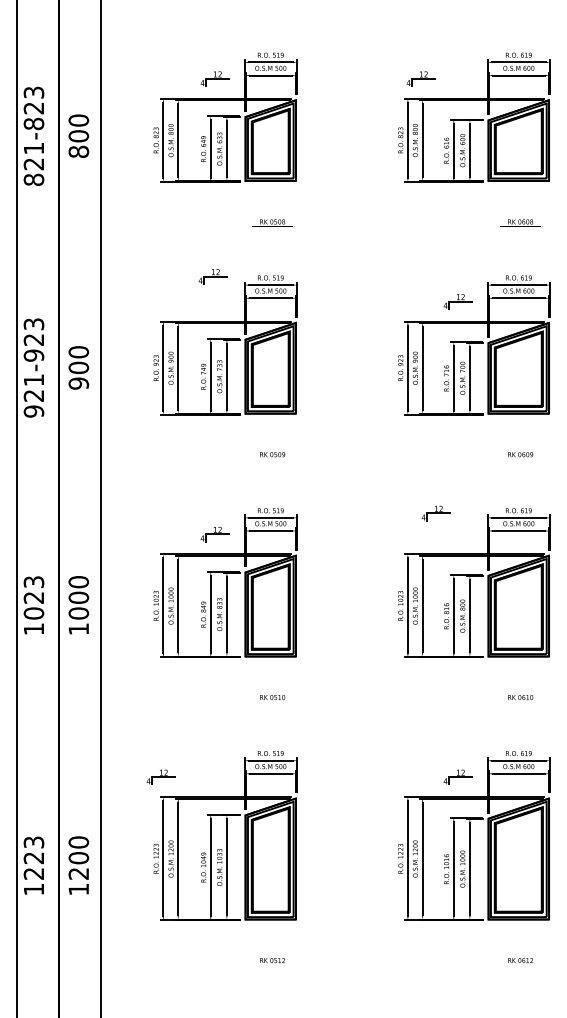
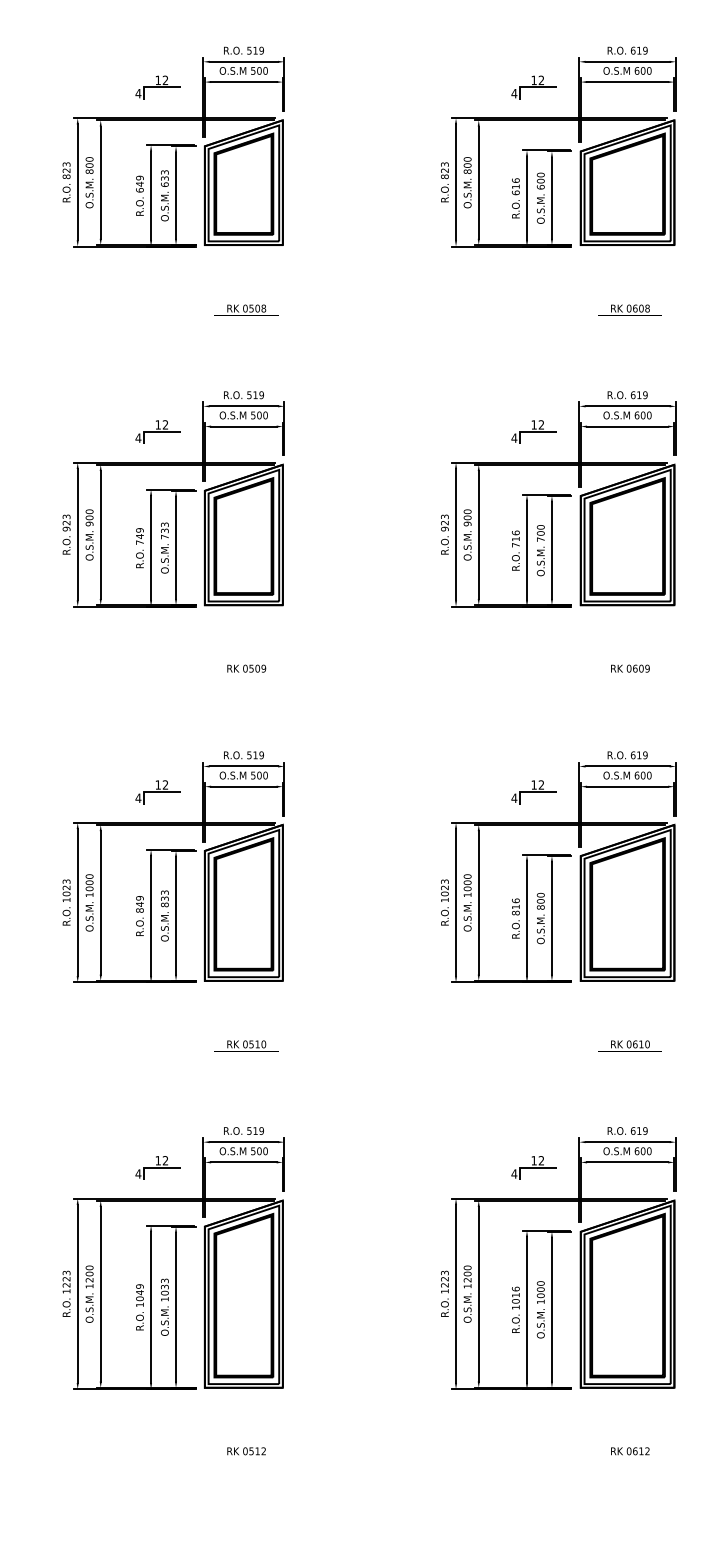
part: (420, 78) -> (532, 86), moved
part: (212, 276) -> (156, 431), moved
part: (435, 513) -> (532, 792), moved
part: (160, 776) -> (156, 1166), moved

